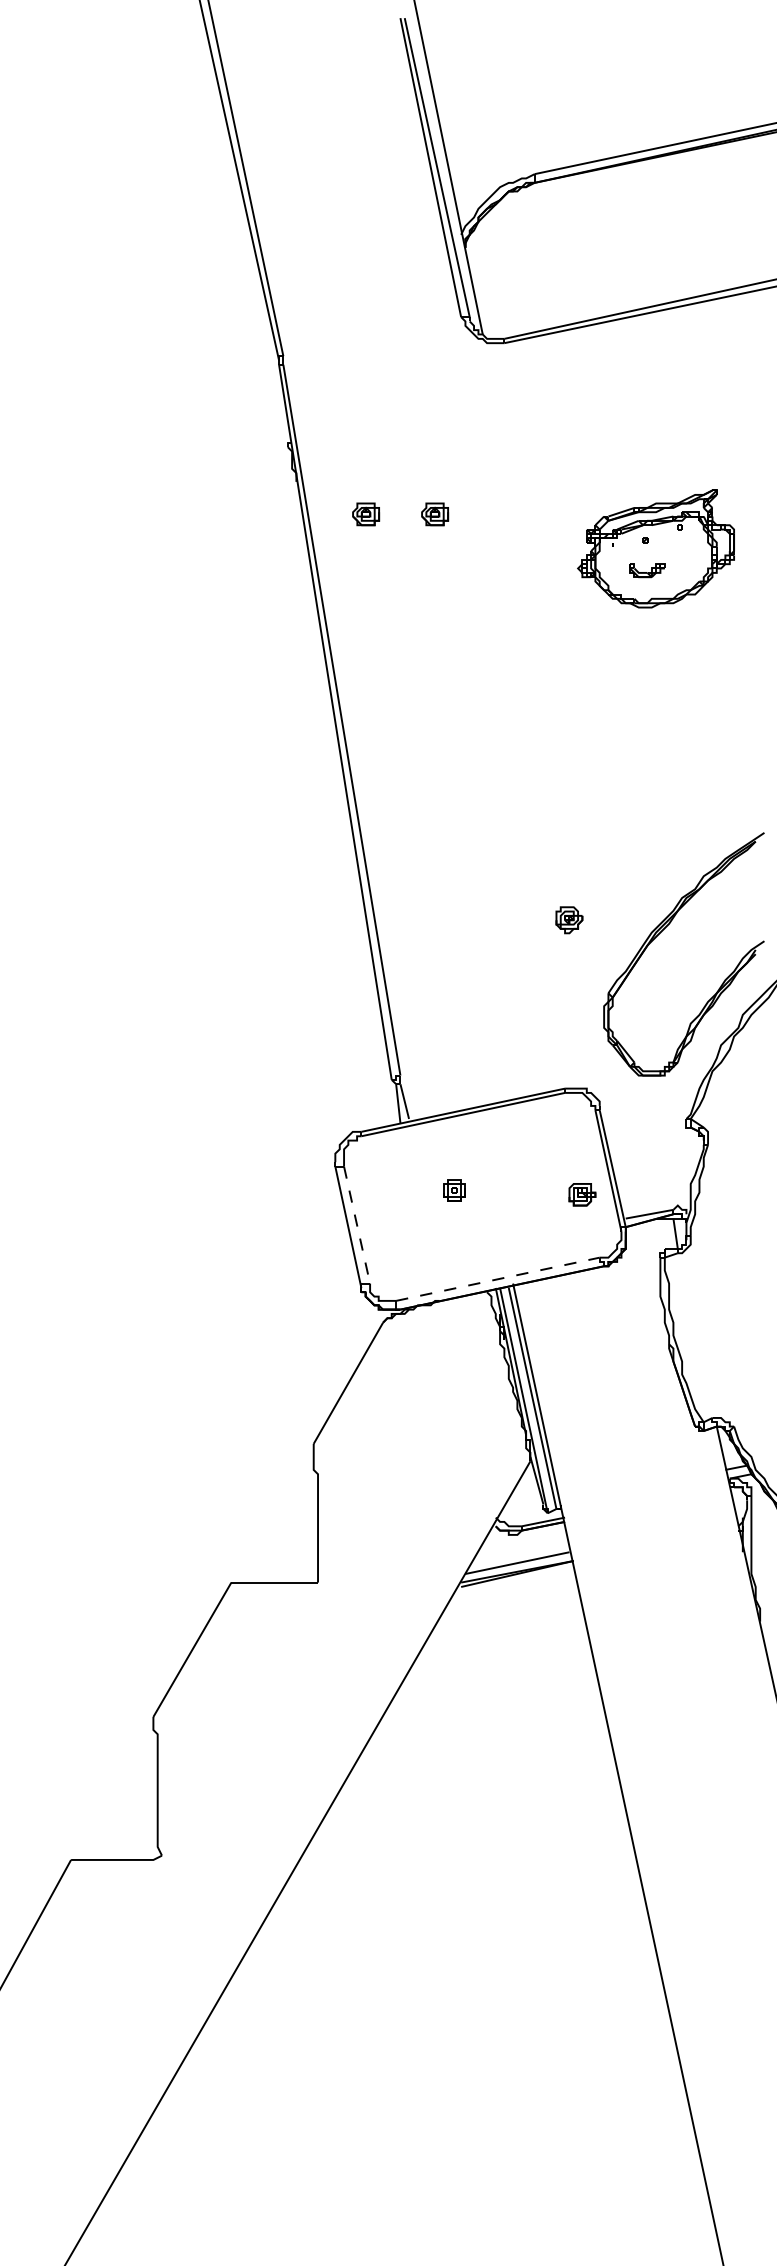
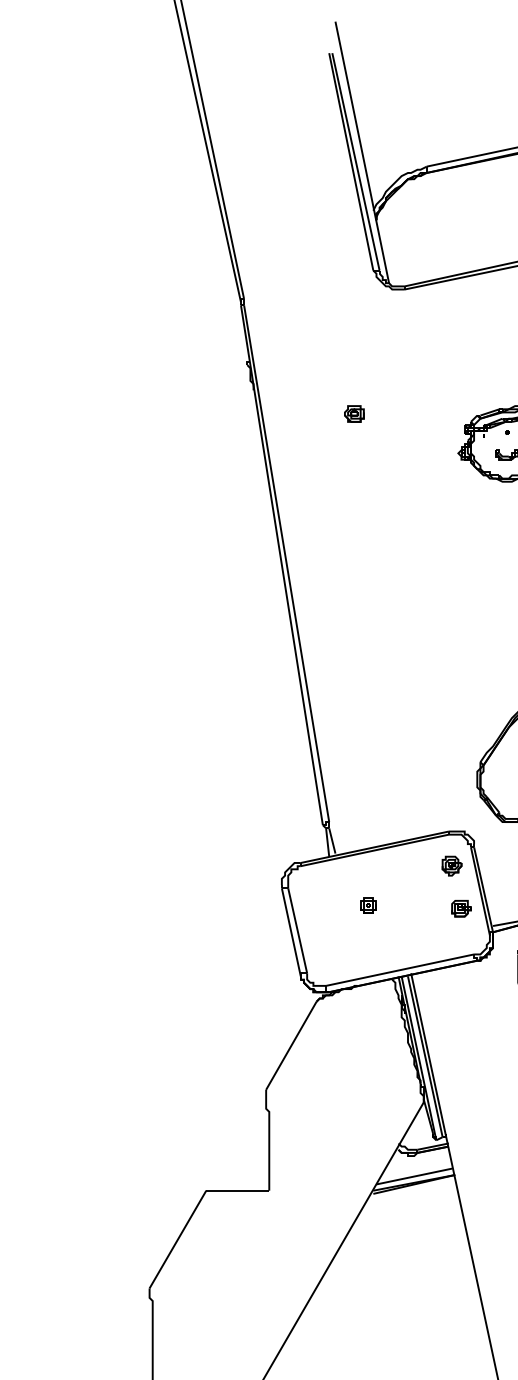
part: (366, 514) -> (304, 414), removed
part: (569, 920) -> (452, 866), moved
line: (357, 1225) -> (297, 931), dashed -> solid
line: (498, 1279) -> (400, 970), dashed -> solid

